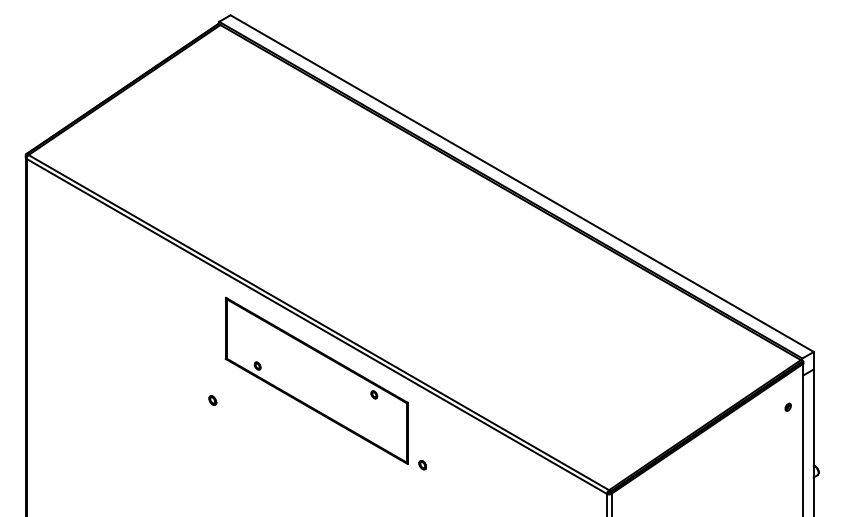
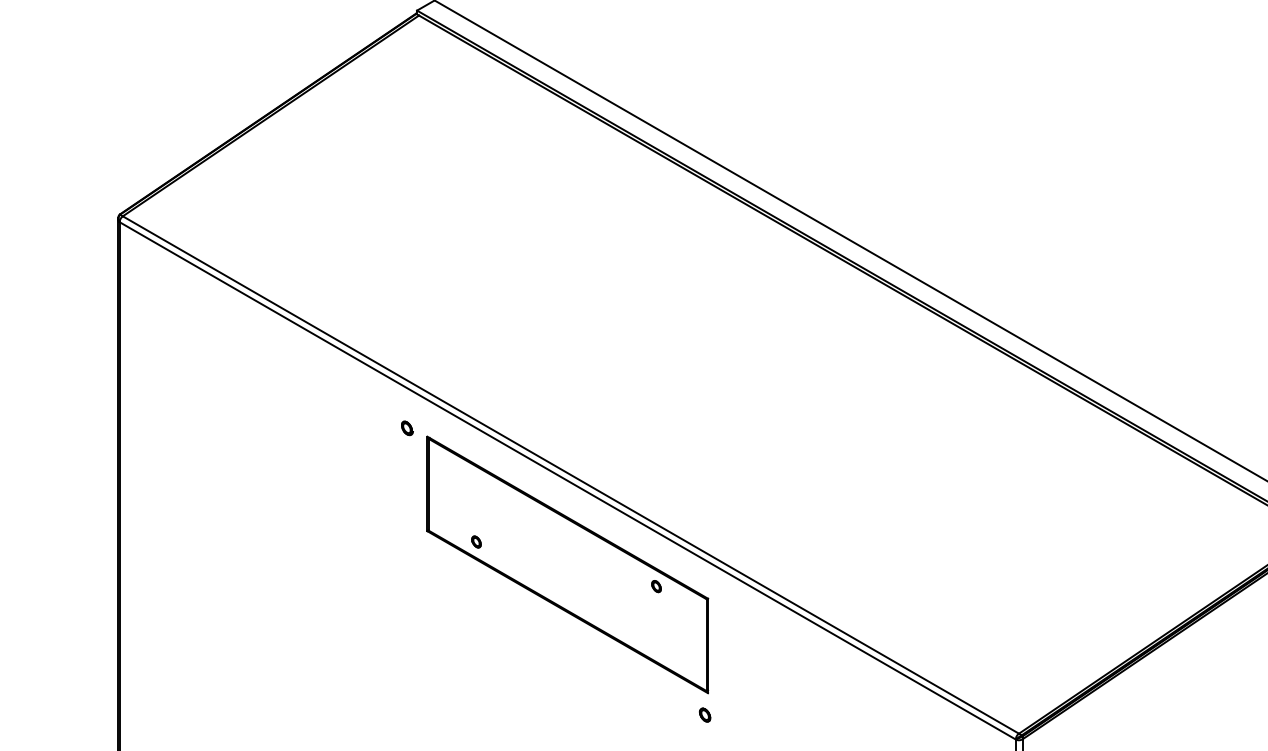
part: (212, 400) -> (406, 428), moved
part: (422, 465) -> (704, 715), moved

